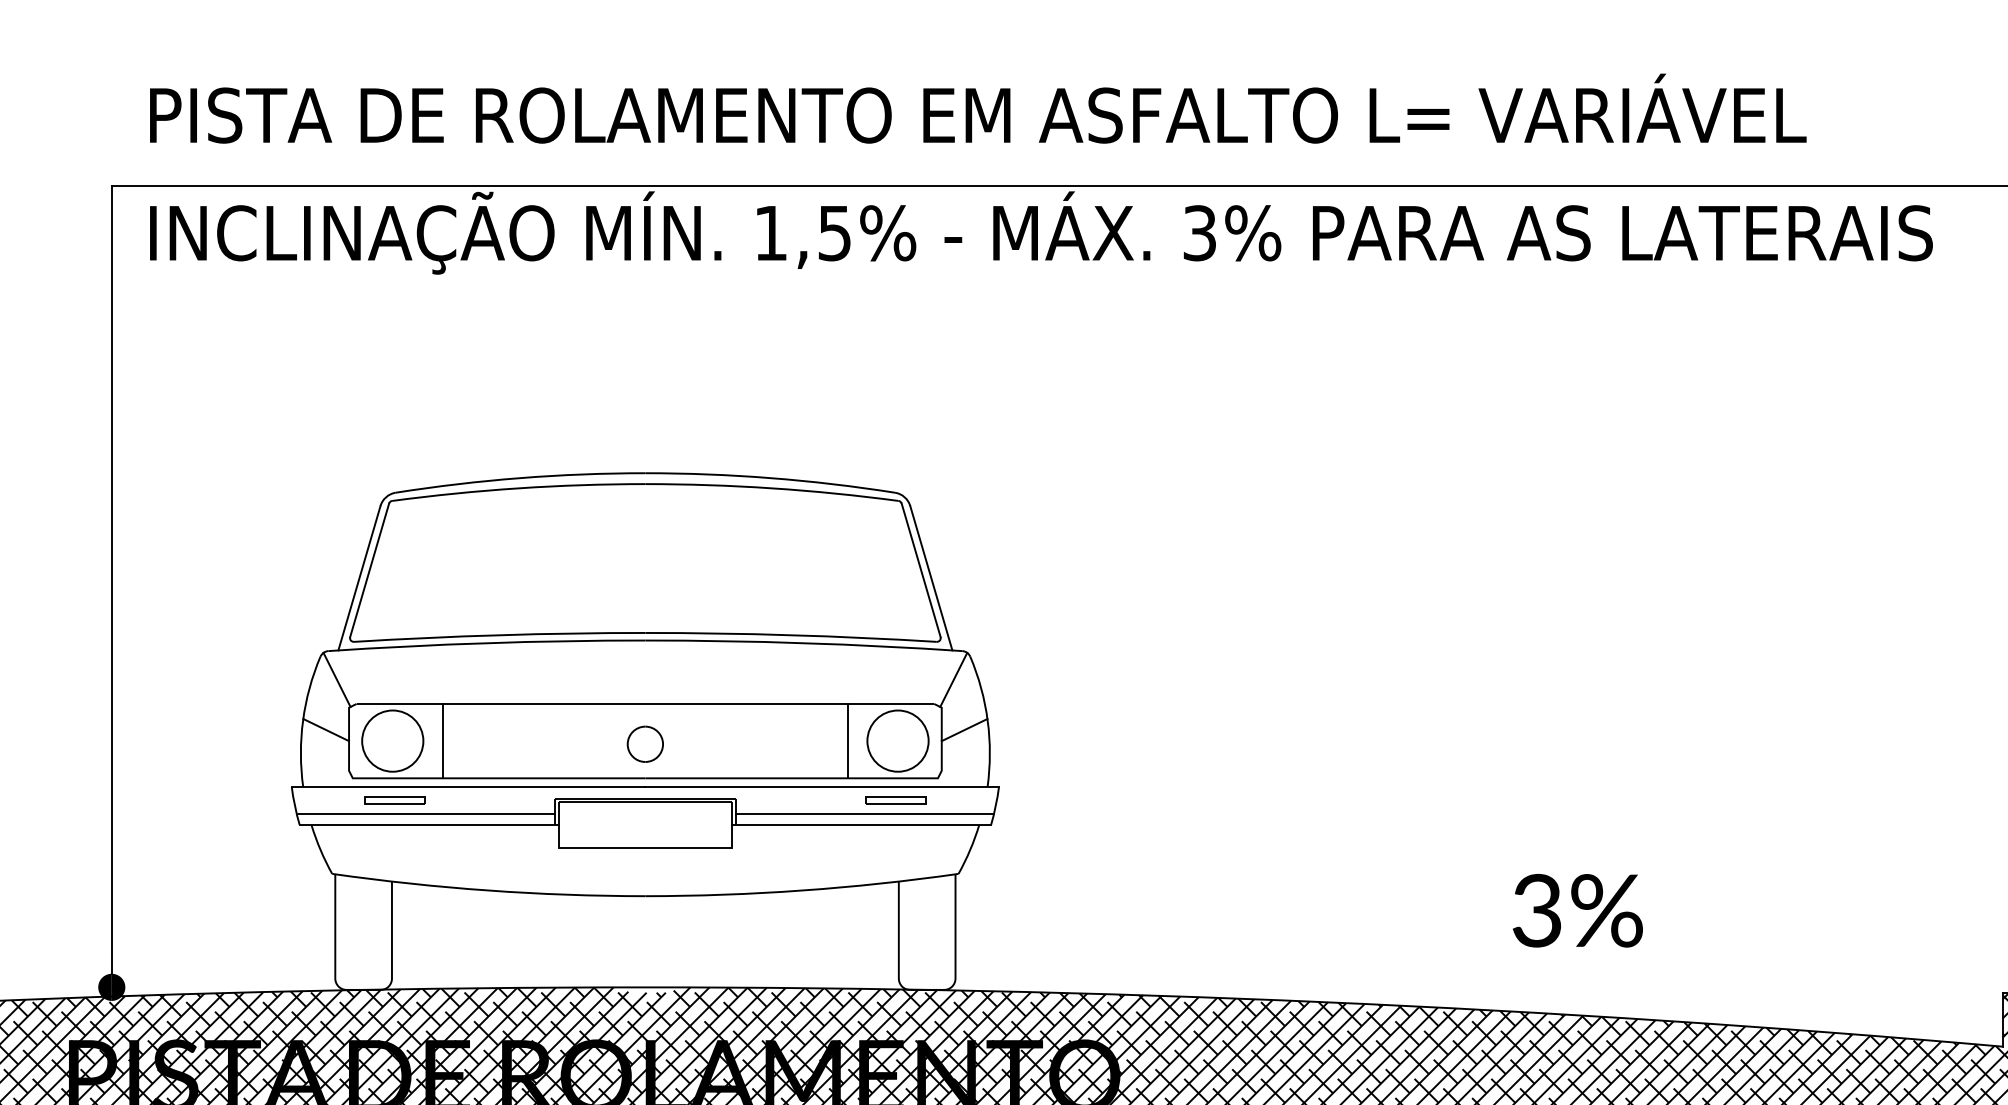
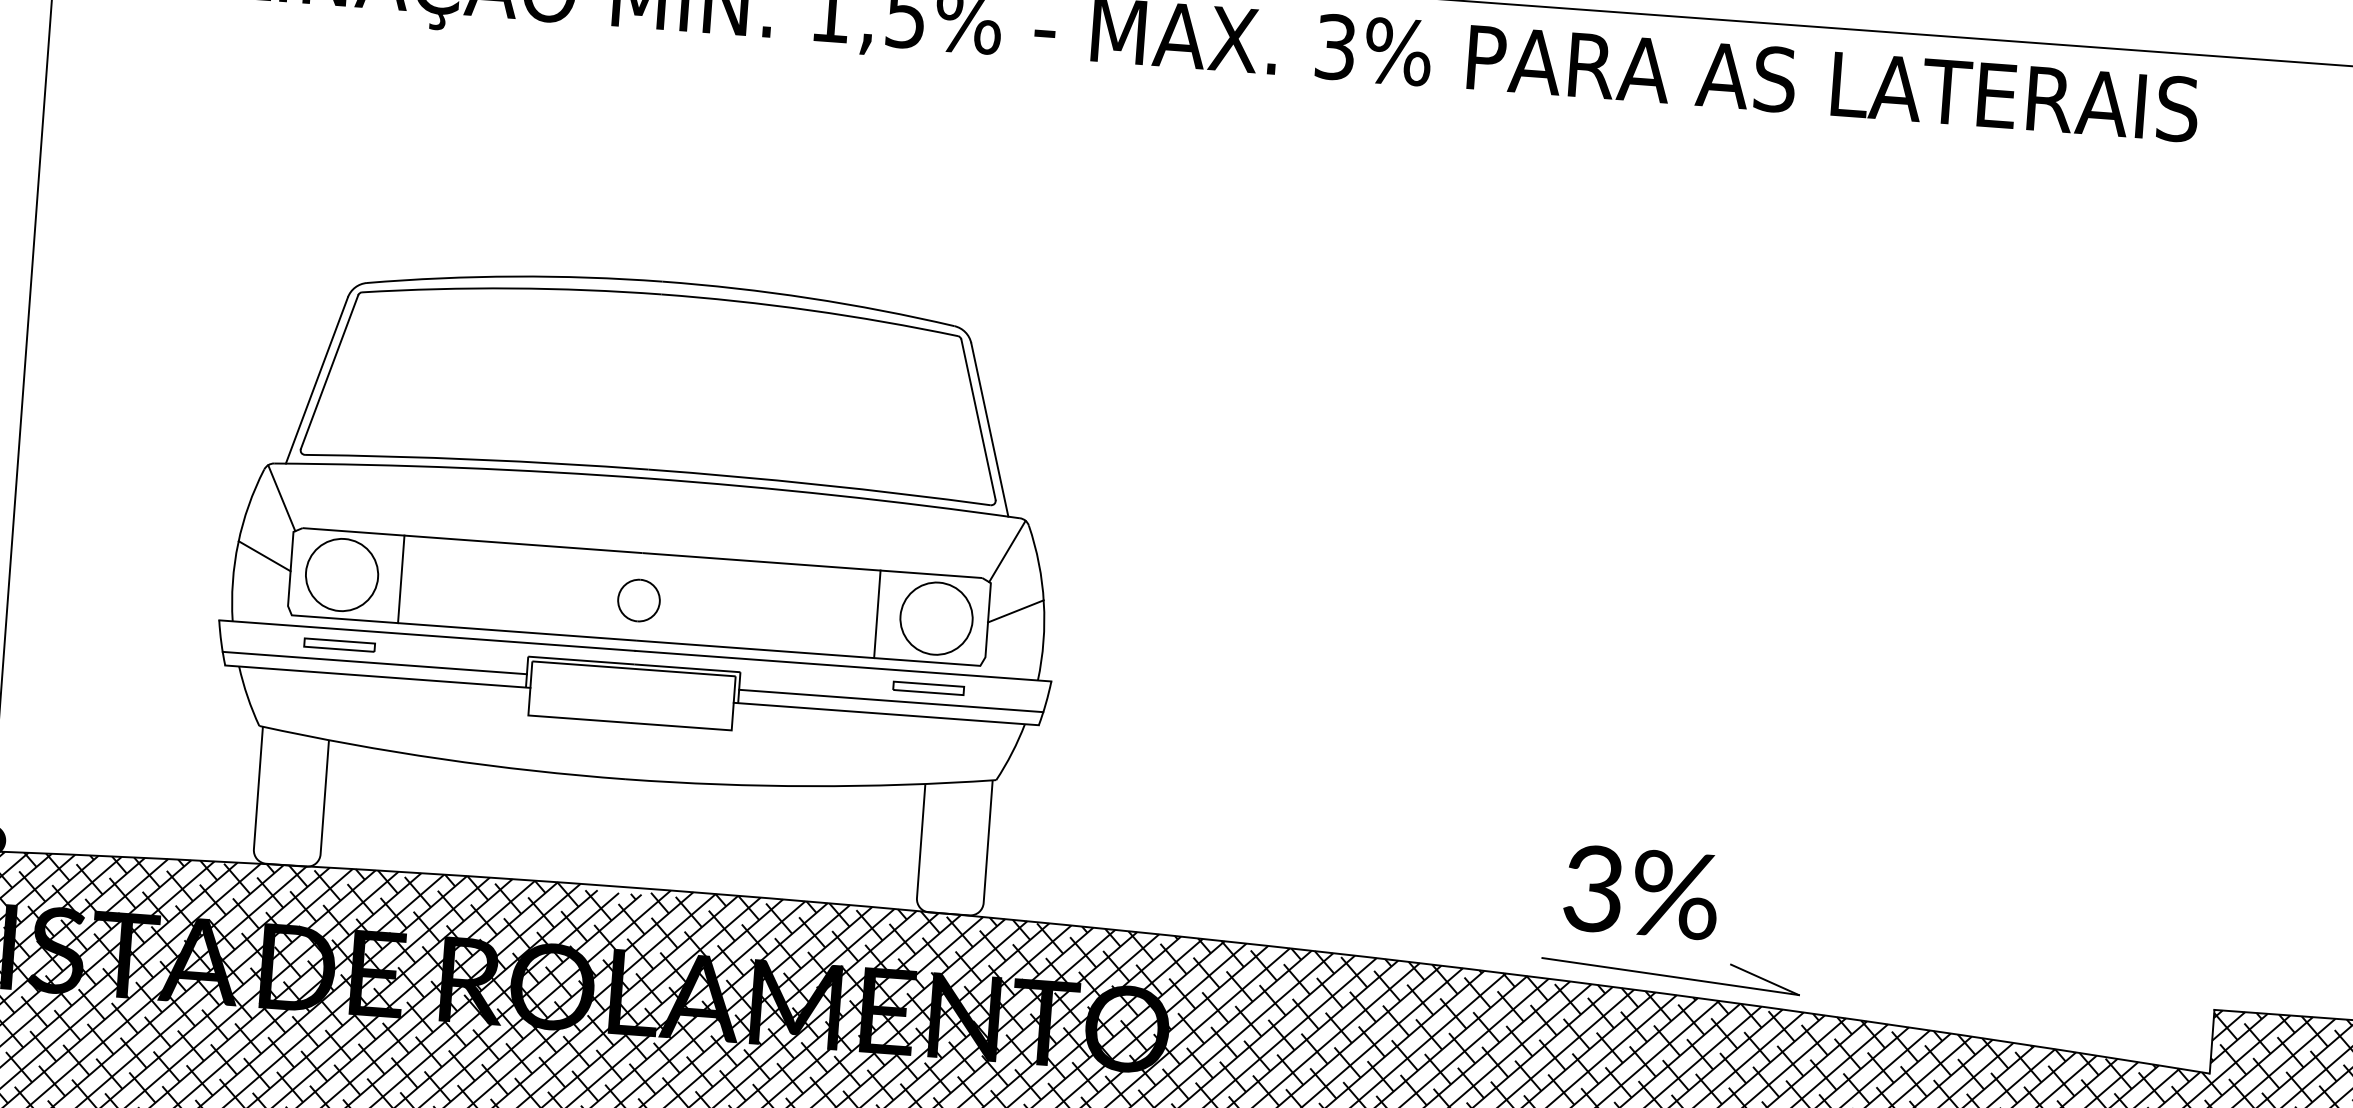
text: (1577, 910) -> (1641, 892), moved
part: (1540, 994) -> (1670, 972), added

